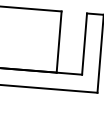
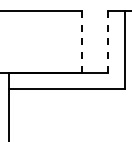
line: (59, 41) -> (82, 41), solid -> dashed
line: (84, 43) -> (107, 41), solid -> dashed

